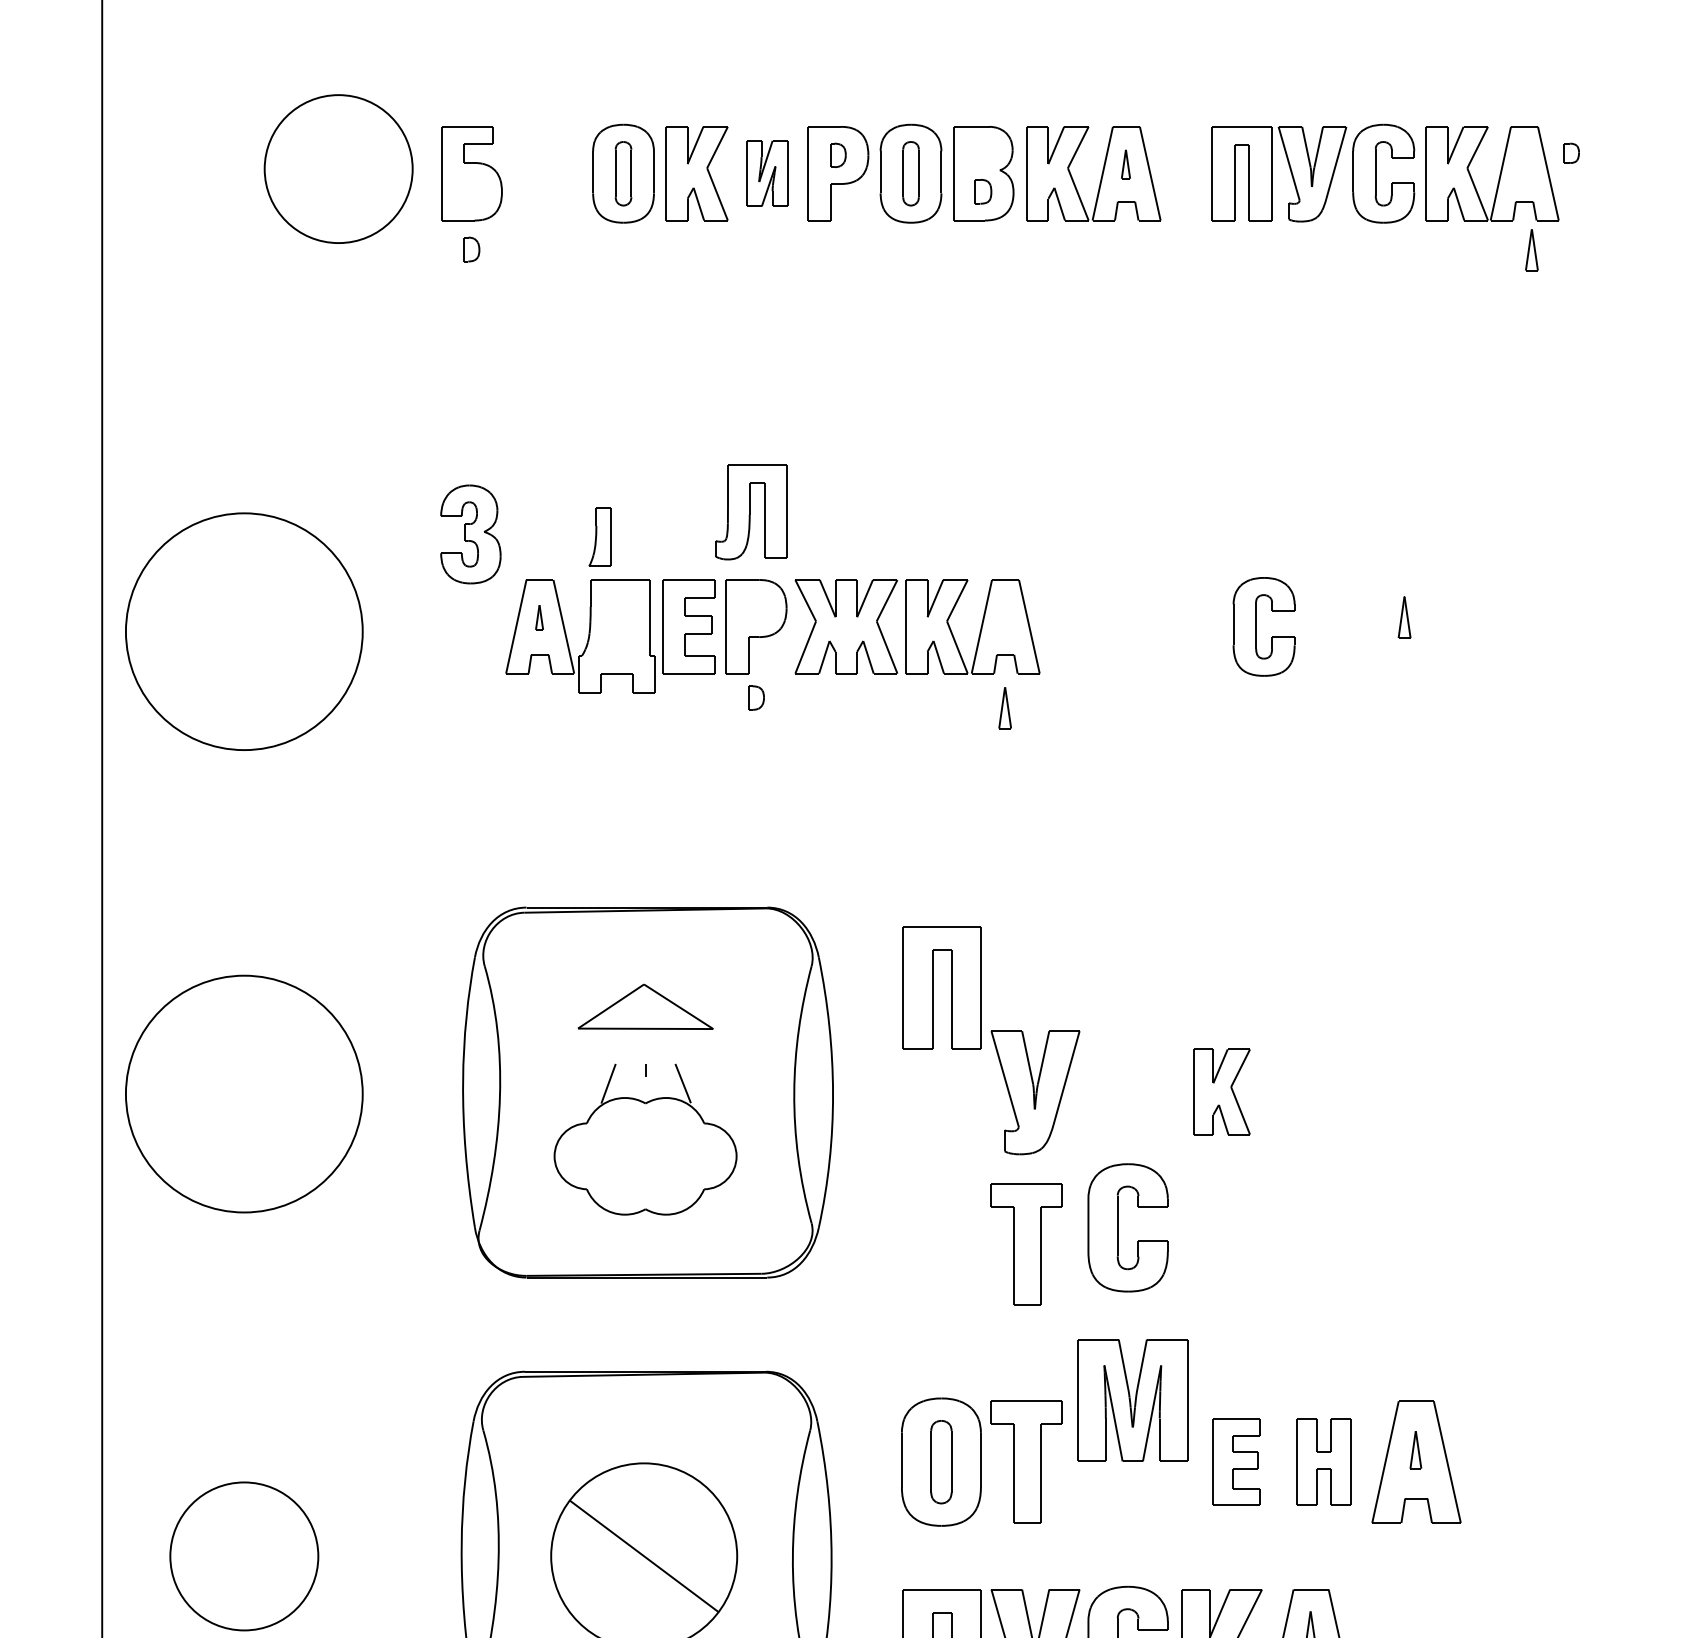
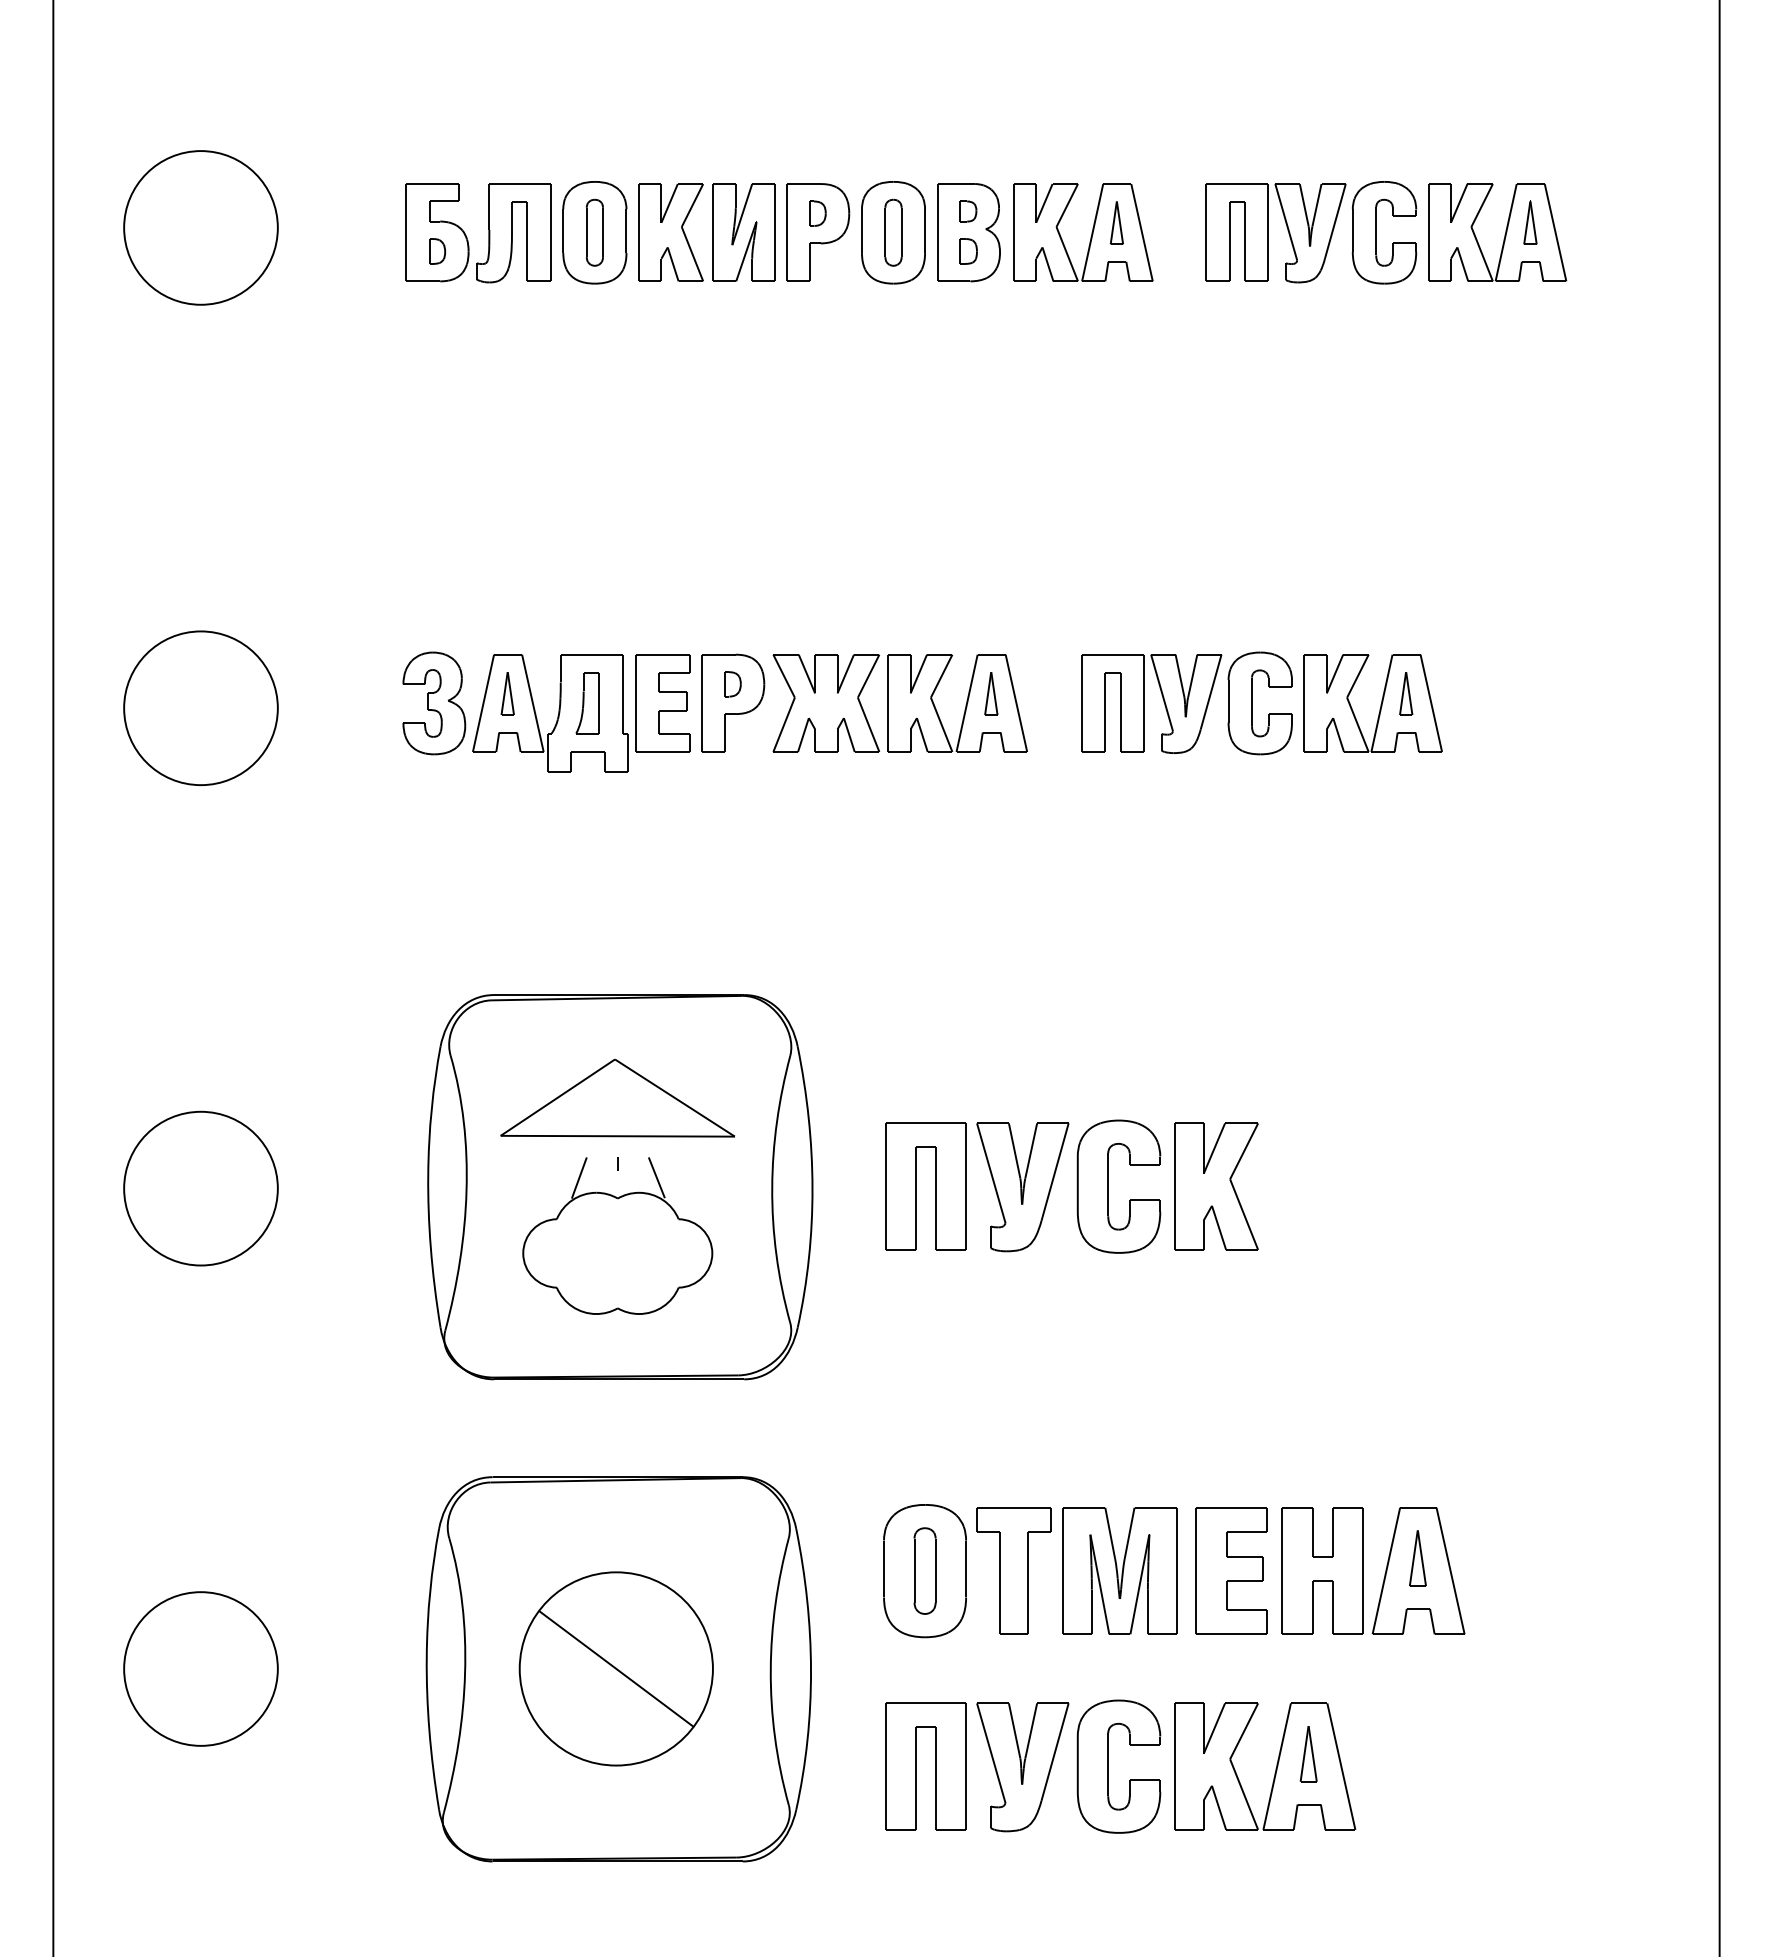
part: (1571, 153) -> (968, 211), moved
part: (1125, 163) -> (1116, 222), size x1.43
part: (338, 168) -> (200, 227), moved
part: (766, 173) -> (743, 232), size x1.43
part: (472, 249) -> (437, 251), moved
part: (1531, 249) -> (1530, 222), moved
part: (751, 512) -> (513, 233), moved
part: (471, 534) -> (434, 703), moved
part: (600, 537) -> (587, 703), moved
part: (539, 617) -> (507, 693), size x1.67
part: (1152, 626) -> (1144, 703), added
part: (1379, 627) -> (1380, 704), added
part: (243, 630) -> (200, 707), size x0.62
part: (756, 698) -> (732, 684), moved
part: (1005, 707) -> (991, 693), moved
part: (933, 987) -> (916, 1186), moved
part: (645, 1006) -> (617, 1097), size x1.67
part: (1221, 1091) -> (1216, 1186), size x1.43
part: (243, 1093) -> (200, 1188), size x0.62
part: (1117, 1227) -> (1108, 1186), moved
part: (1026, 1244) -> (1013, 1344), removed
part: (1132, 1399) -> (1119, 1570), moved
part: (1415, 1450) -> (1417, 1558), size x1.43
part: (1236, 1461) -> (1231, 1570), size x1.43
part: (1324, 1461) -> (1322, 1570), size x1.43

